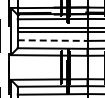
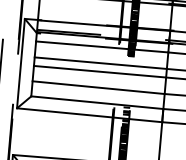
line: (52, 40) -> (98, 87), dashed -> solid

